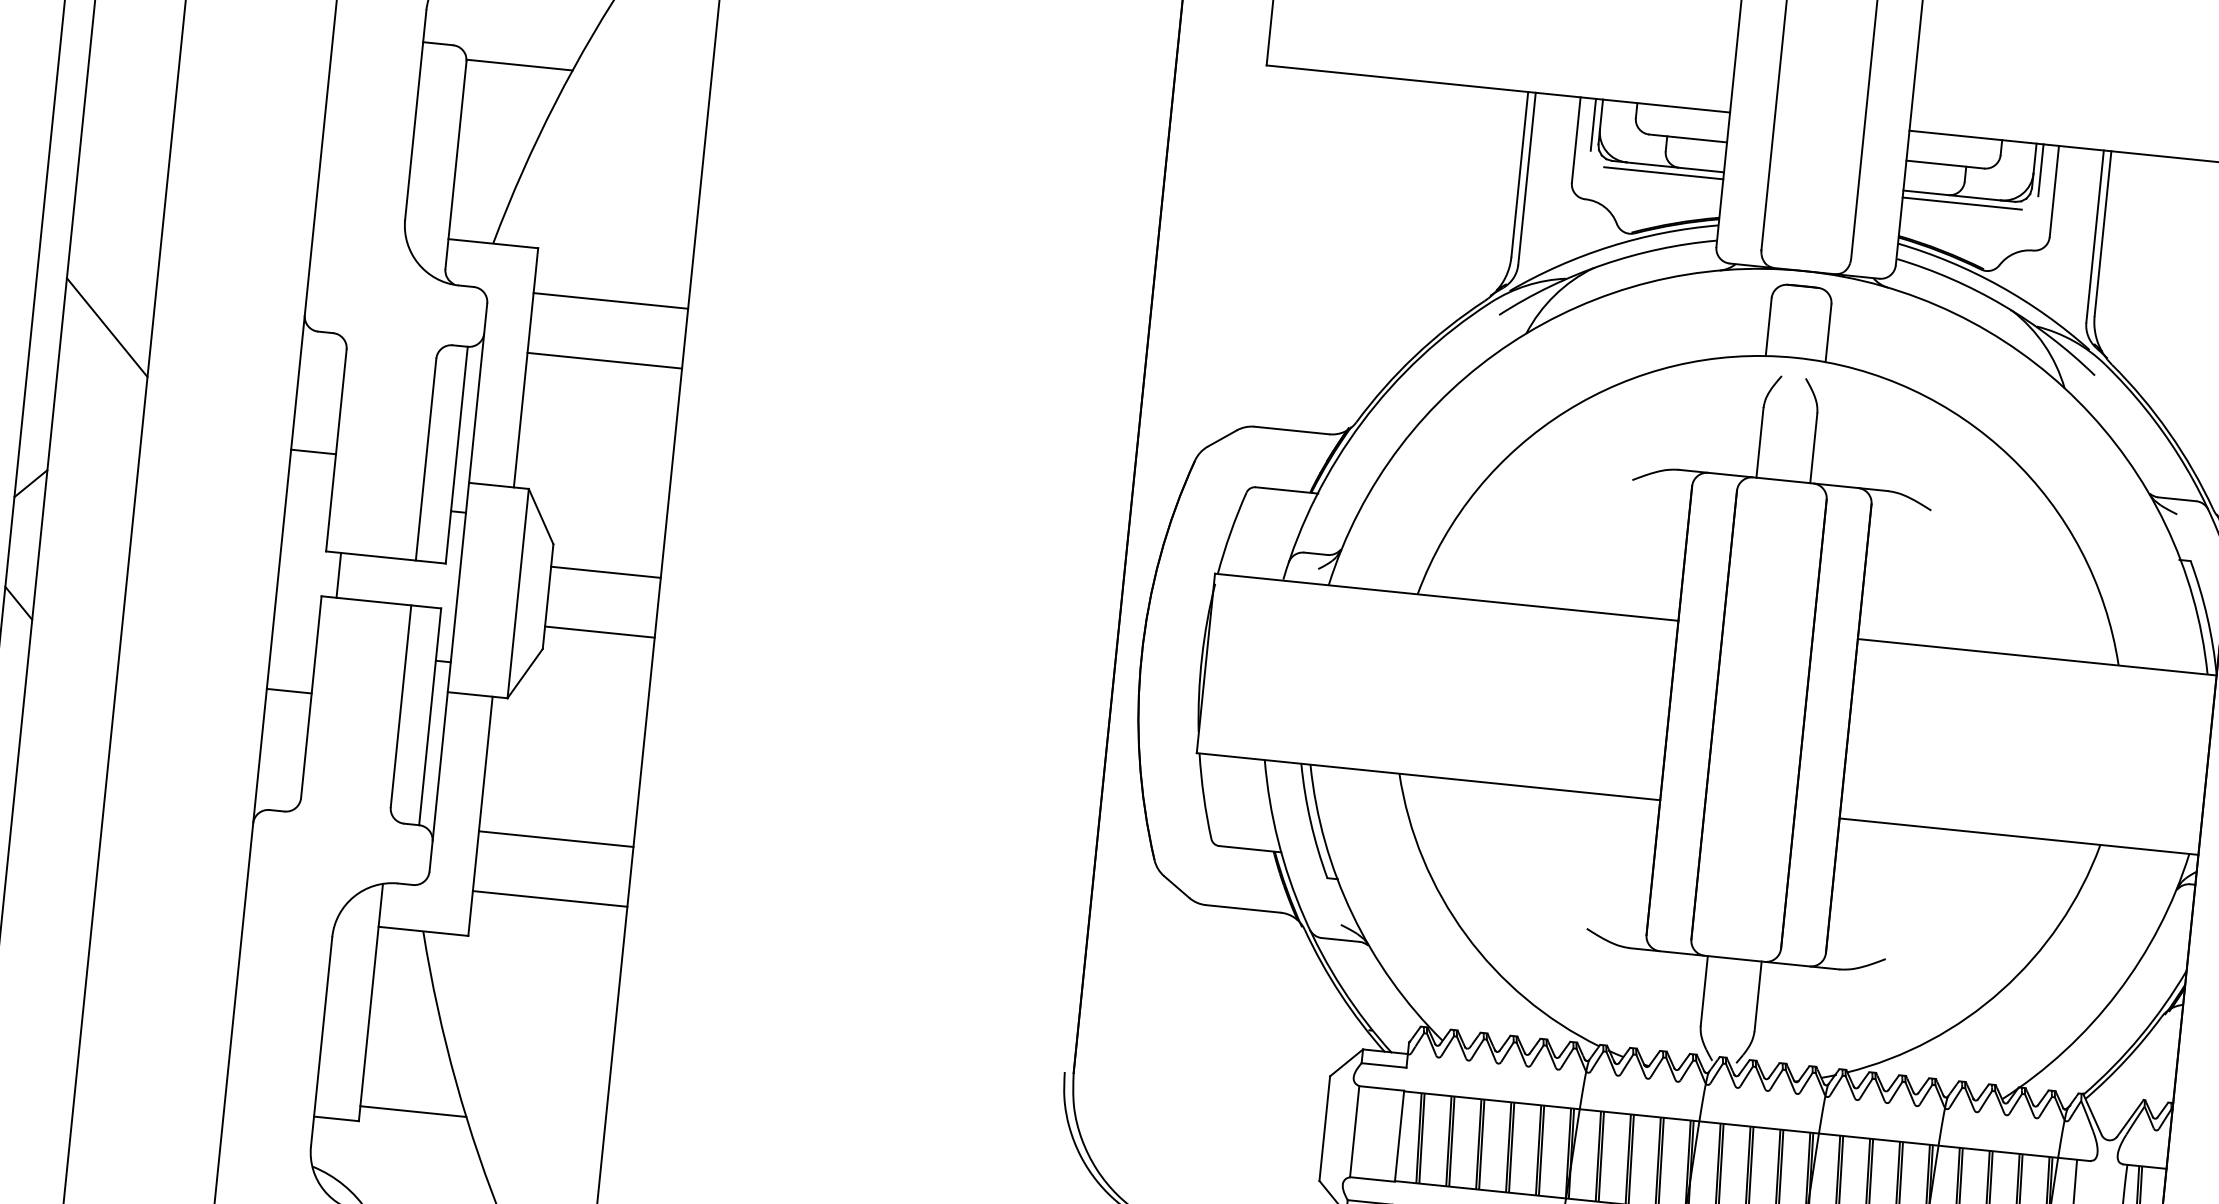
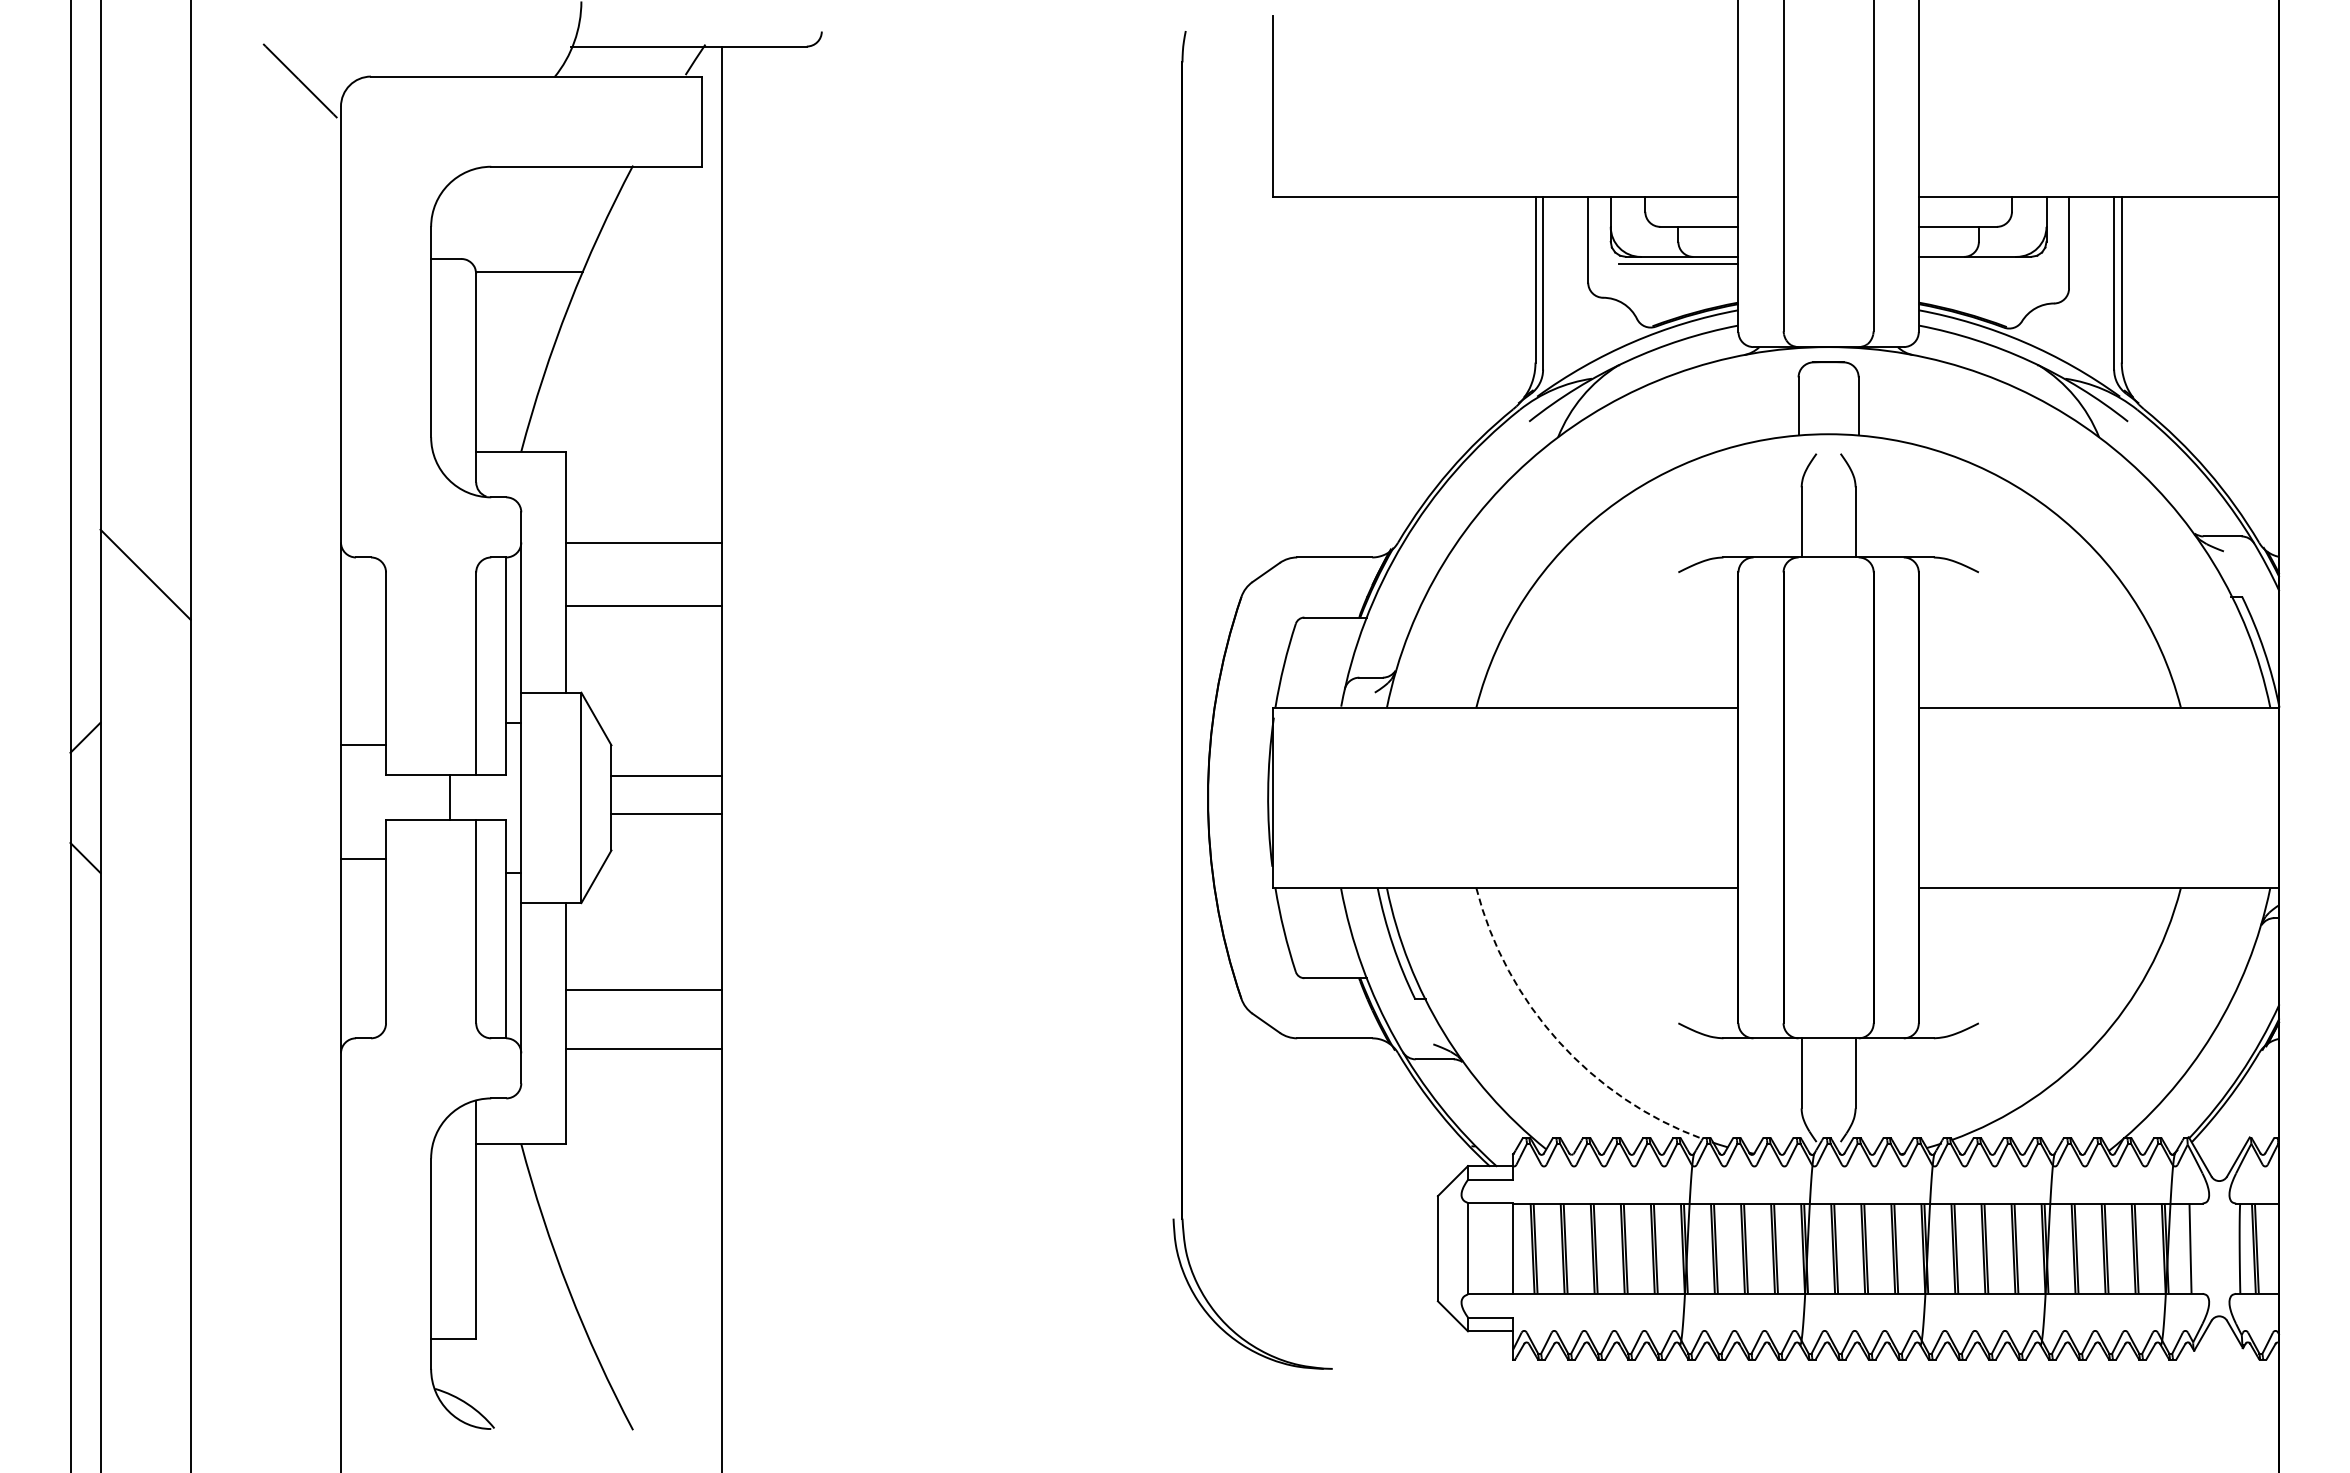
line: (1593, 124) -> (1603, 222), removed
line: (2040, 169) -> (2053, 222), removed
line: (1962, 203) -> (1978, 263), removed
line: (610, 301) -> (643, 543), moved
line: (604, 360) -> (643, 606), moved
line: (313, 451) -> (363, 744), moved
line: (605, 571) -> (666, 813), moved
line: (339, 575) -> (450, 797), moved
line: (599, 631) -> (666, 775), moved
line: (289, 691) -> (363, 859), moved
line: (555, 839) -> (643, 990), moved
line: (549, 898) -> (643, 1049), moved
arc: (1465, 934) -> (1558, 1041), solid -> dashed
line: (413, 1111) -> (529, 1323), removed

